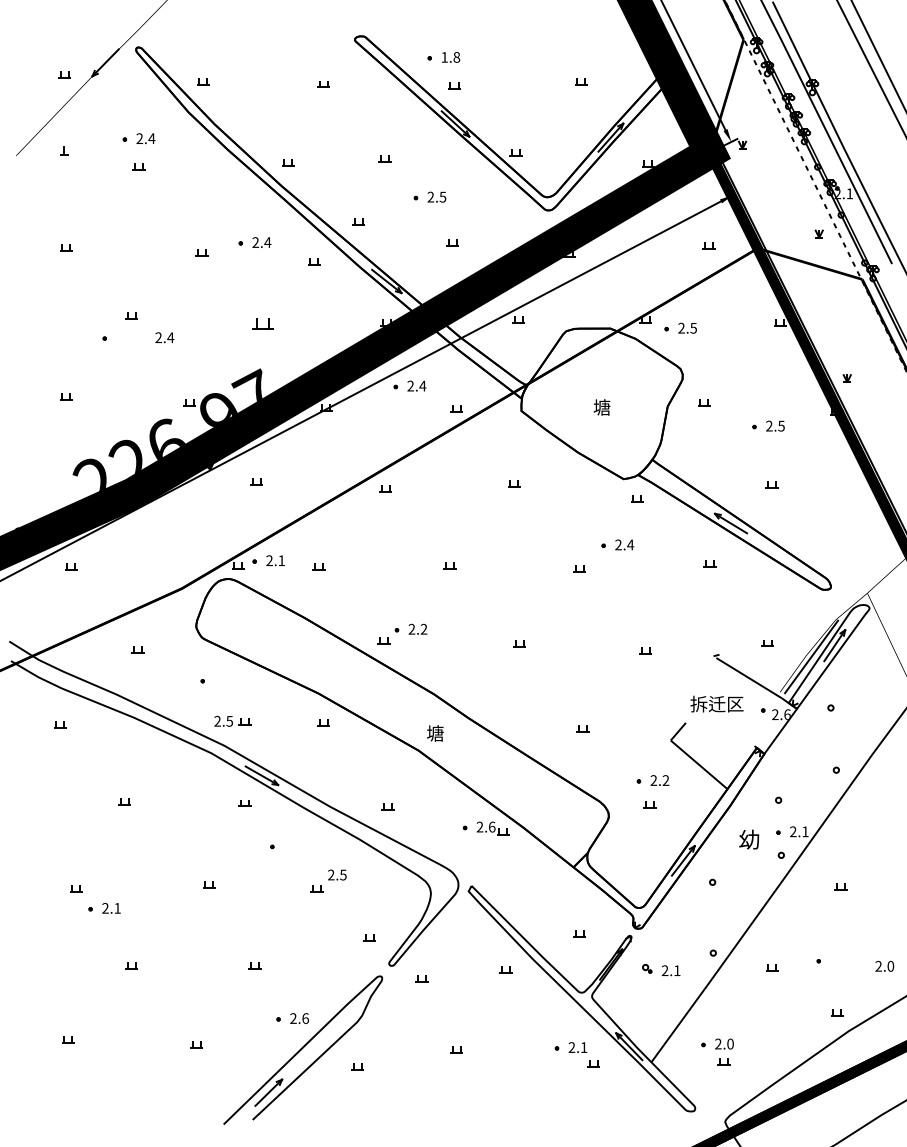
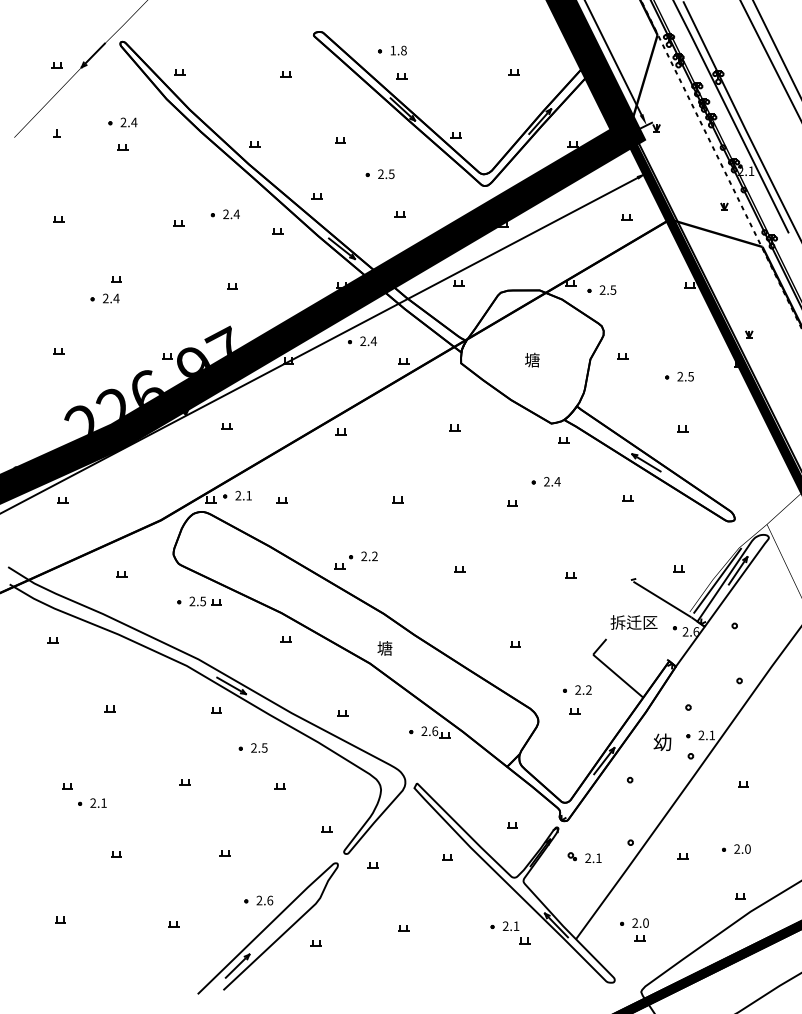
part: (262, 323) -> (232, 285), size x0.62
text: (164, 337) -> (110, 298), moved
part: (232, 720) -> (205, 600), moved
text: (337, 874) -> (259, 747), moved
text: (884, 965) -> (742, 848), moved

